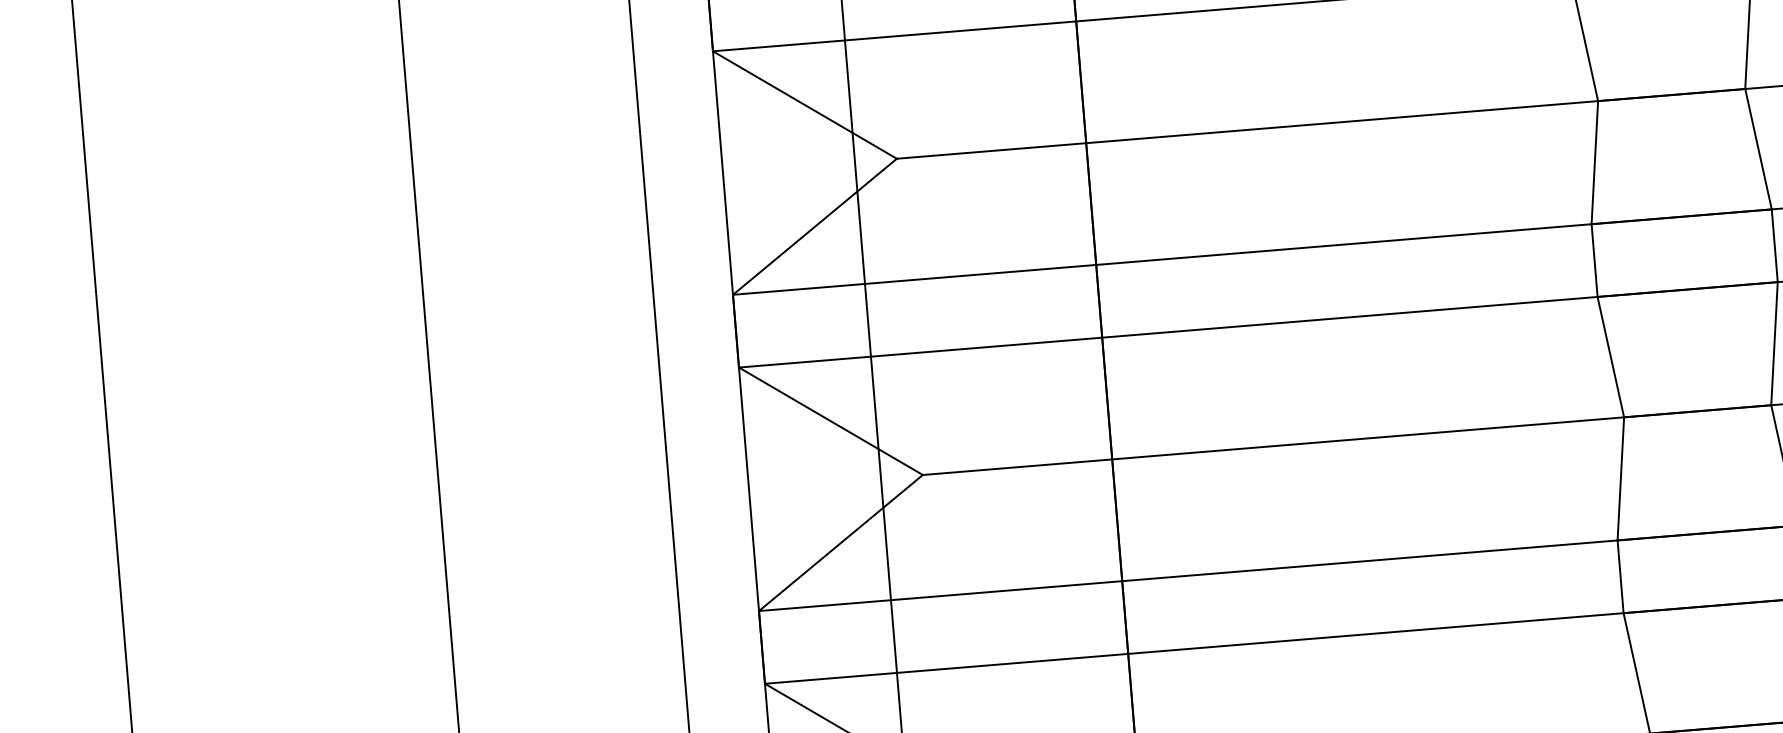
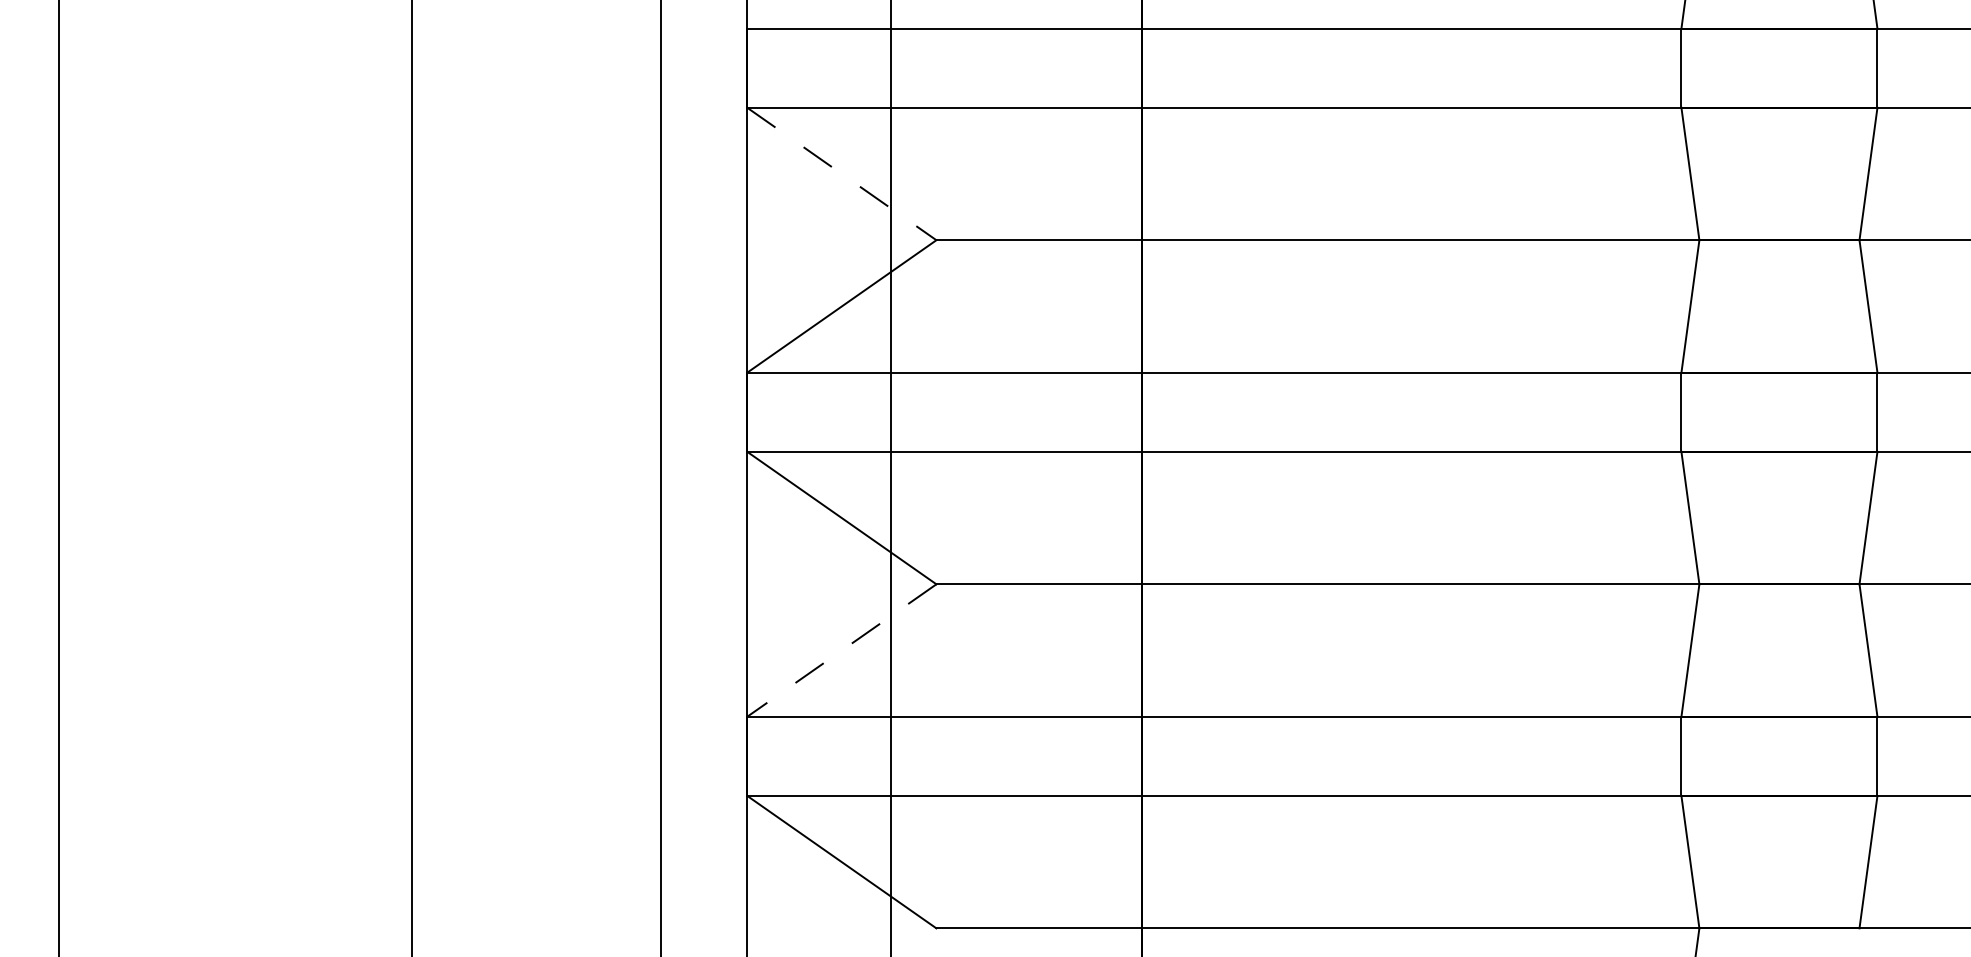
line: (805, 105) -> (842, 174), solid -> dashed
line: (840, 543) -> (841, 650), solid -> dashed

